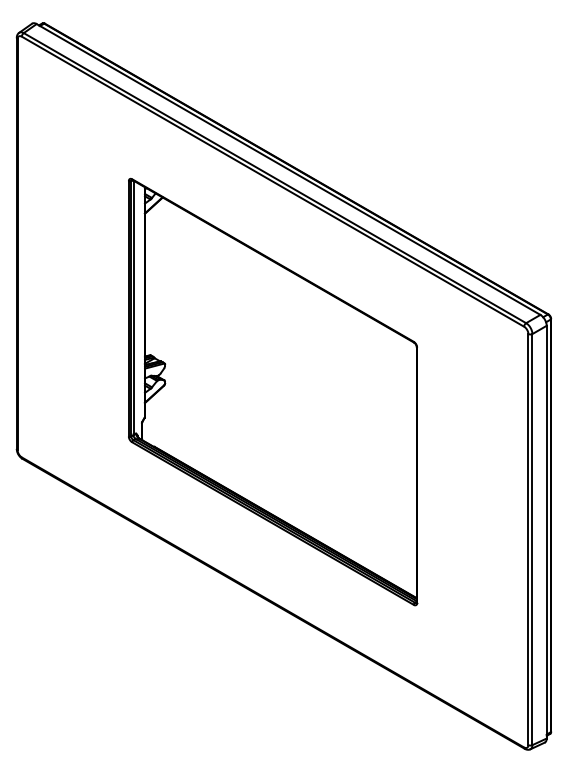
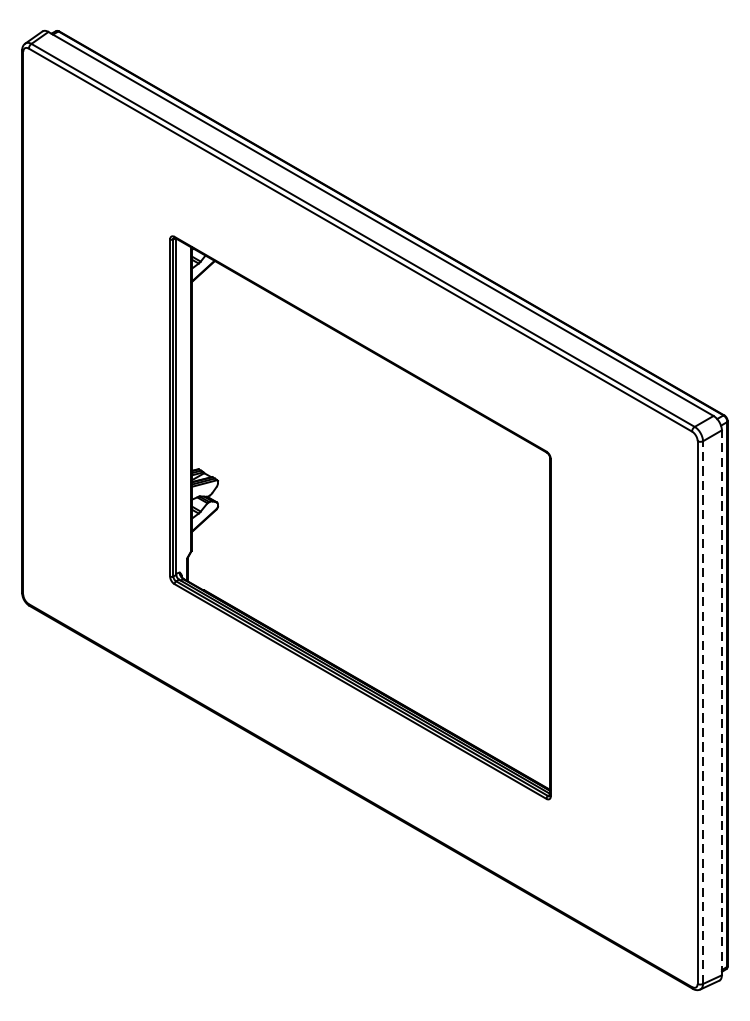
line: (546, 531) -> (721, 701), solid -> dashed
line: (532, 539) -> (703, 712), solid -> dashed

